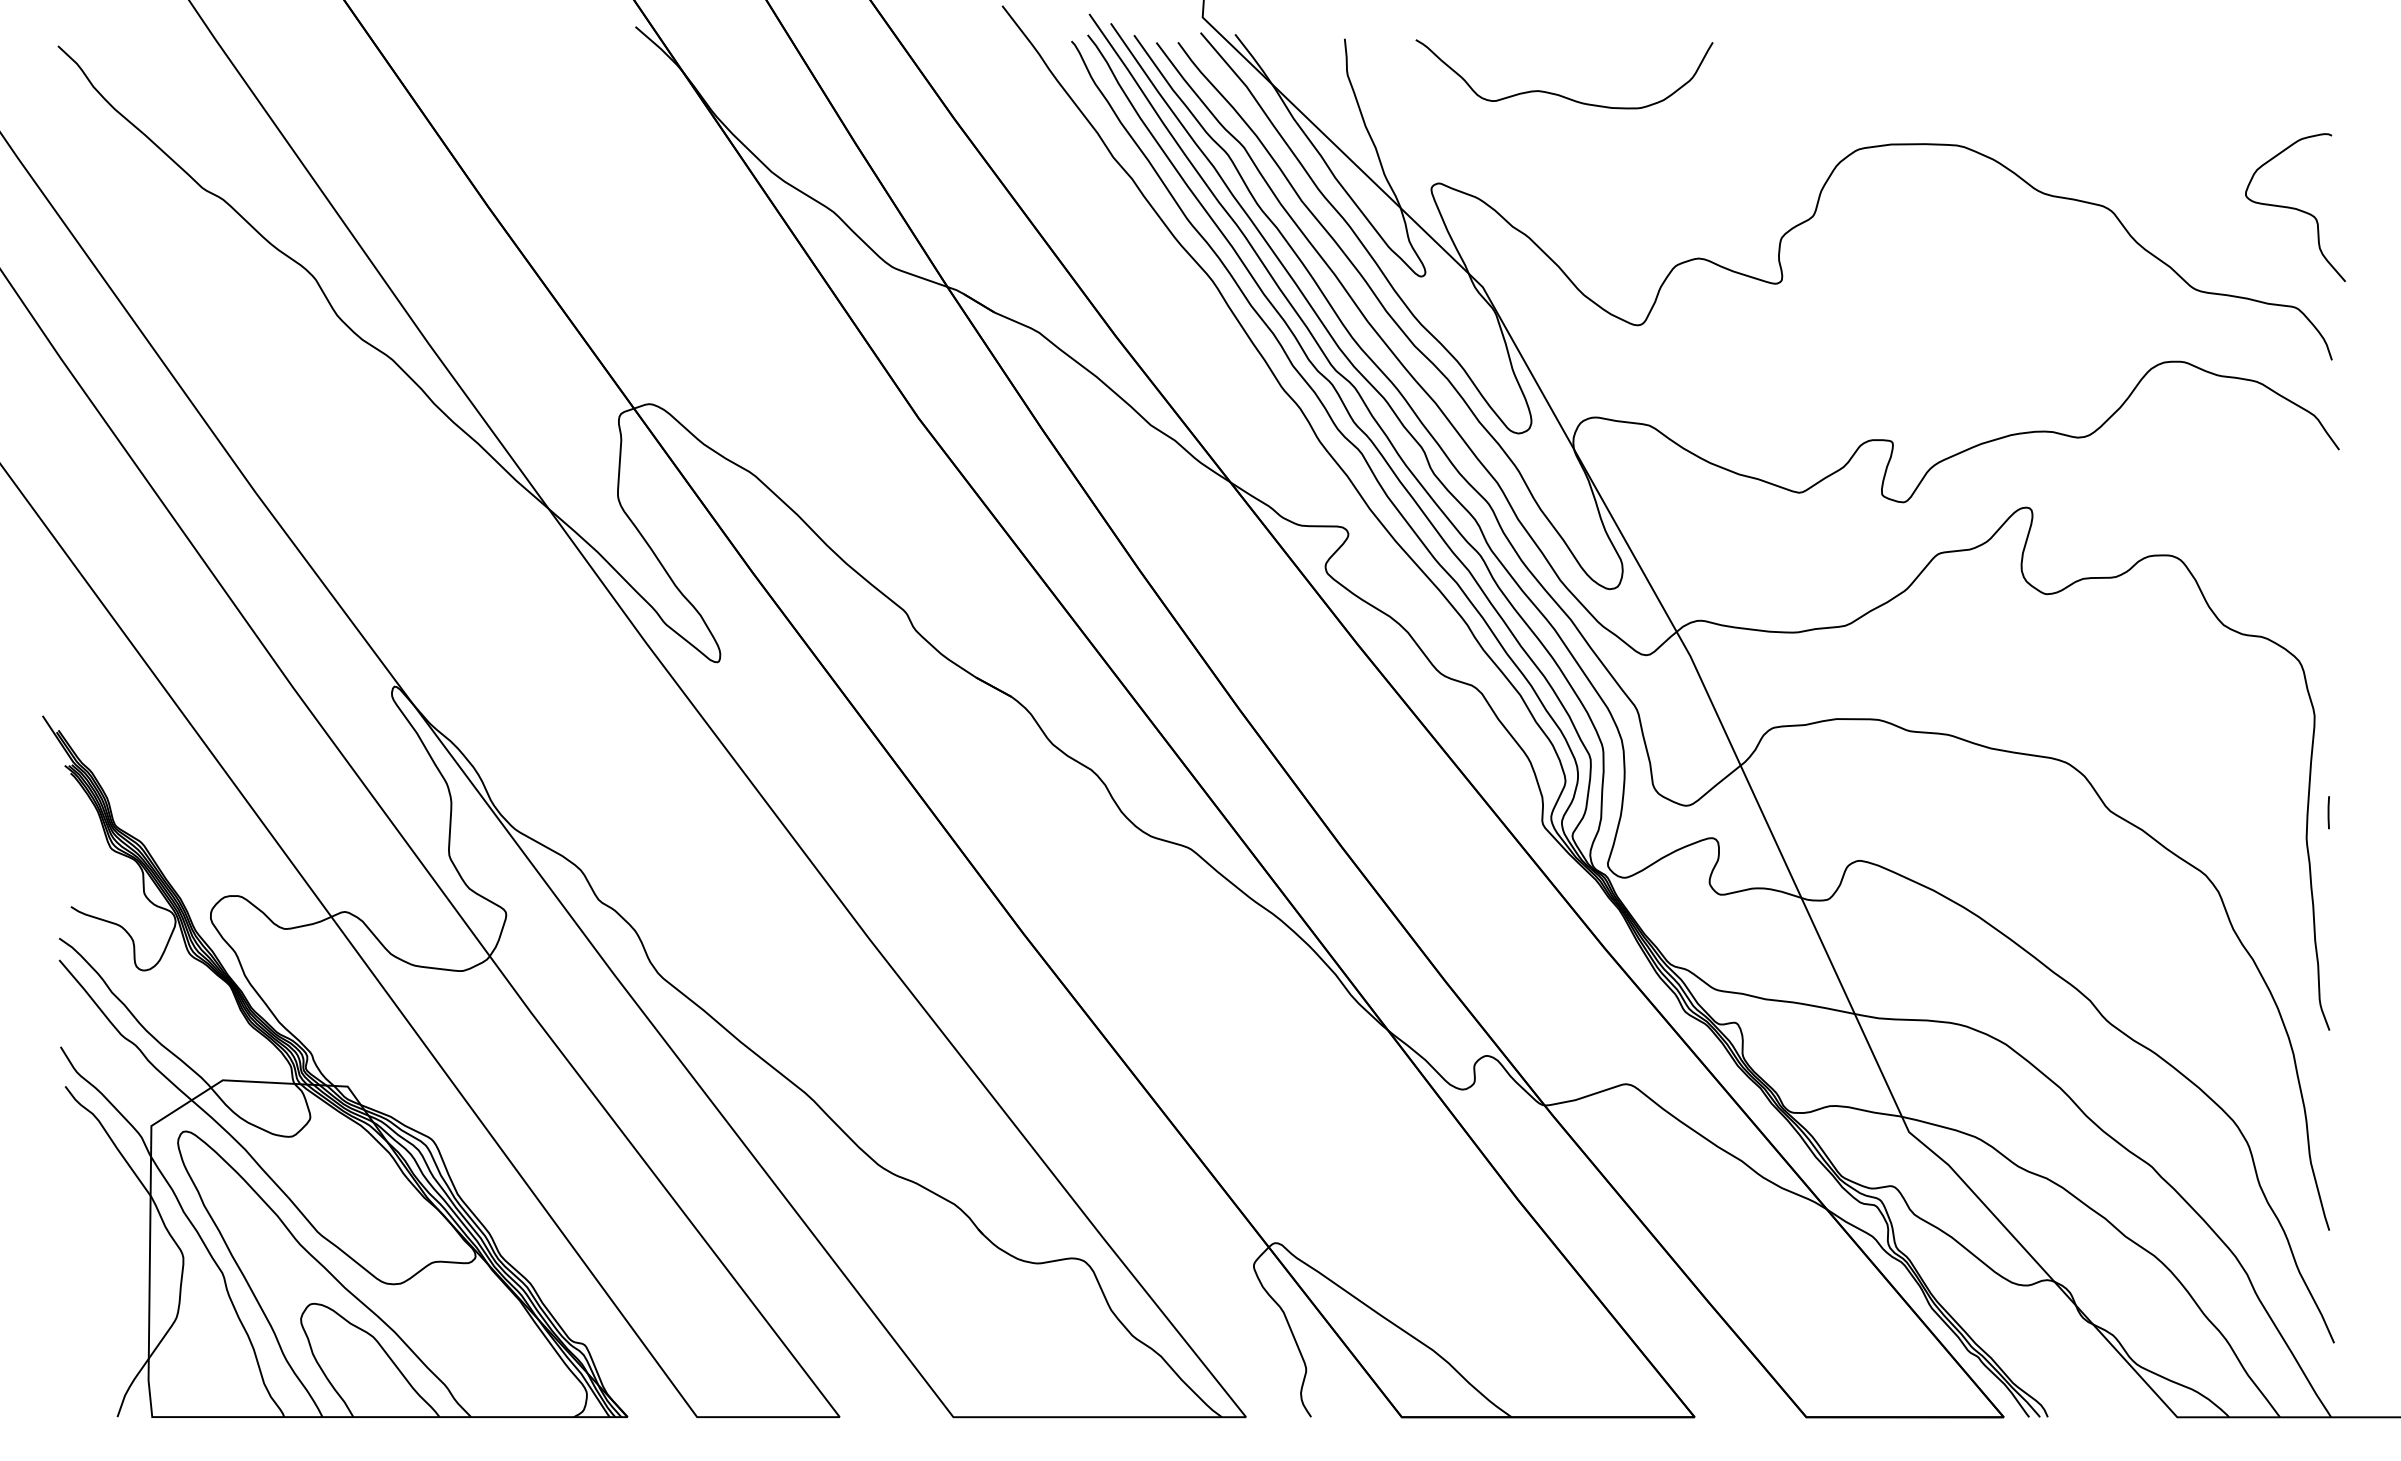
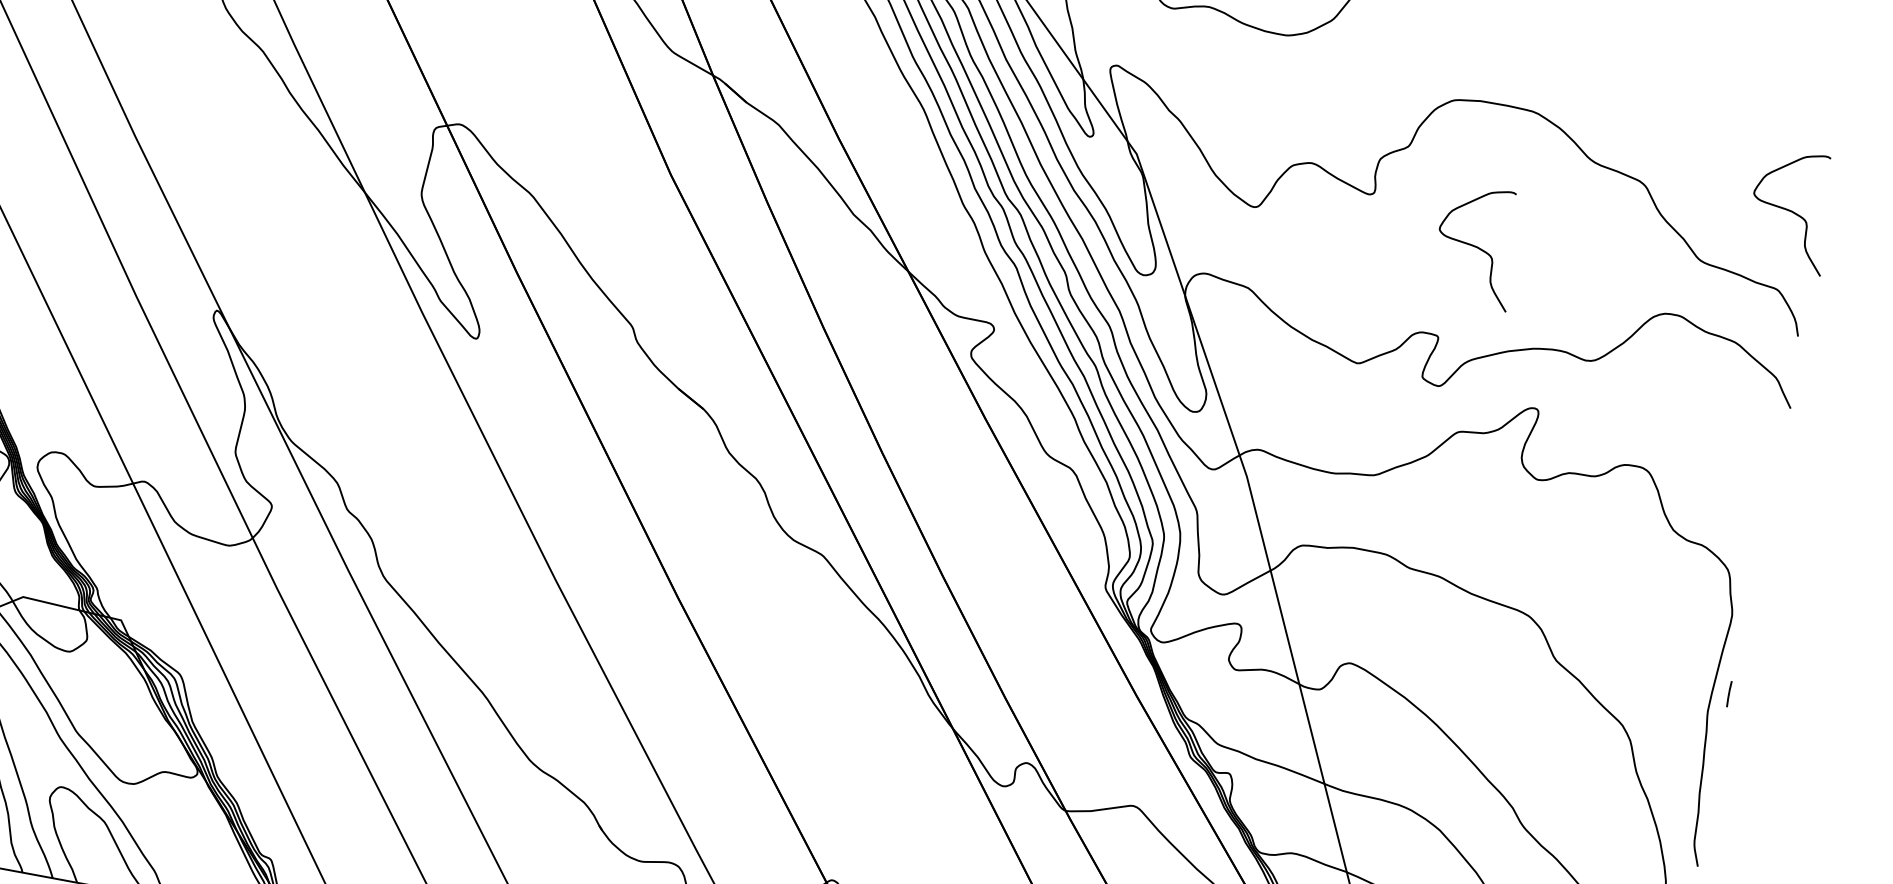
curve: (1918, 322) -> (1476, 246), added

